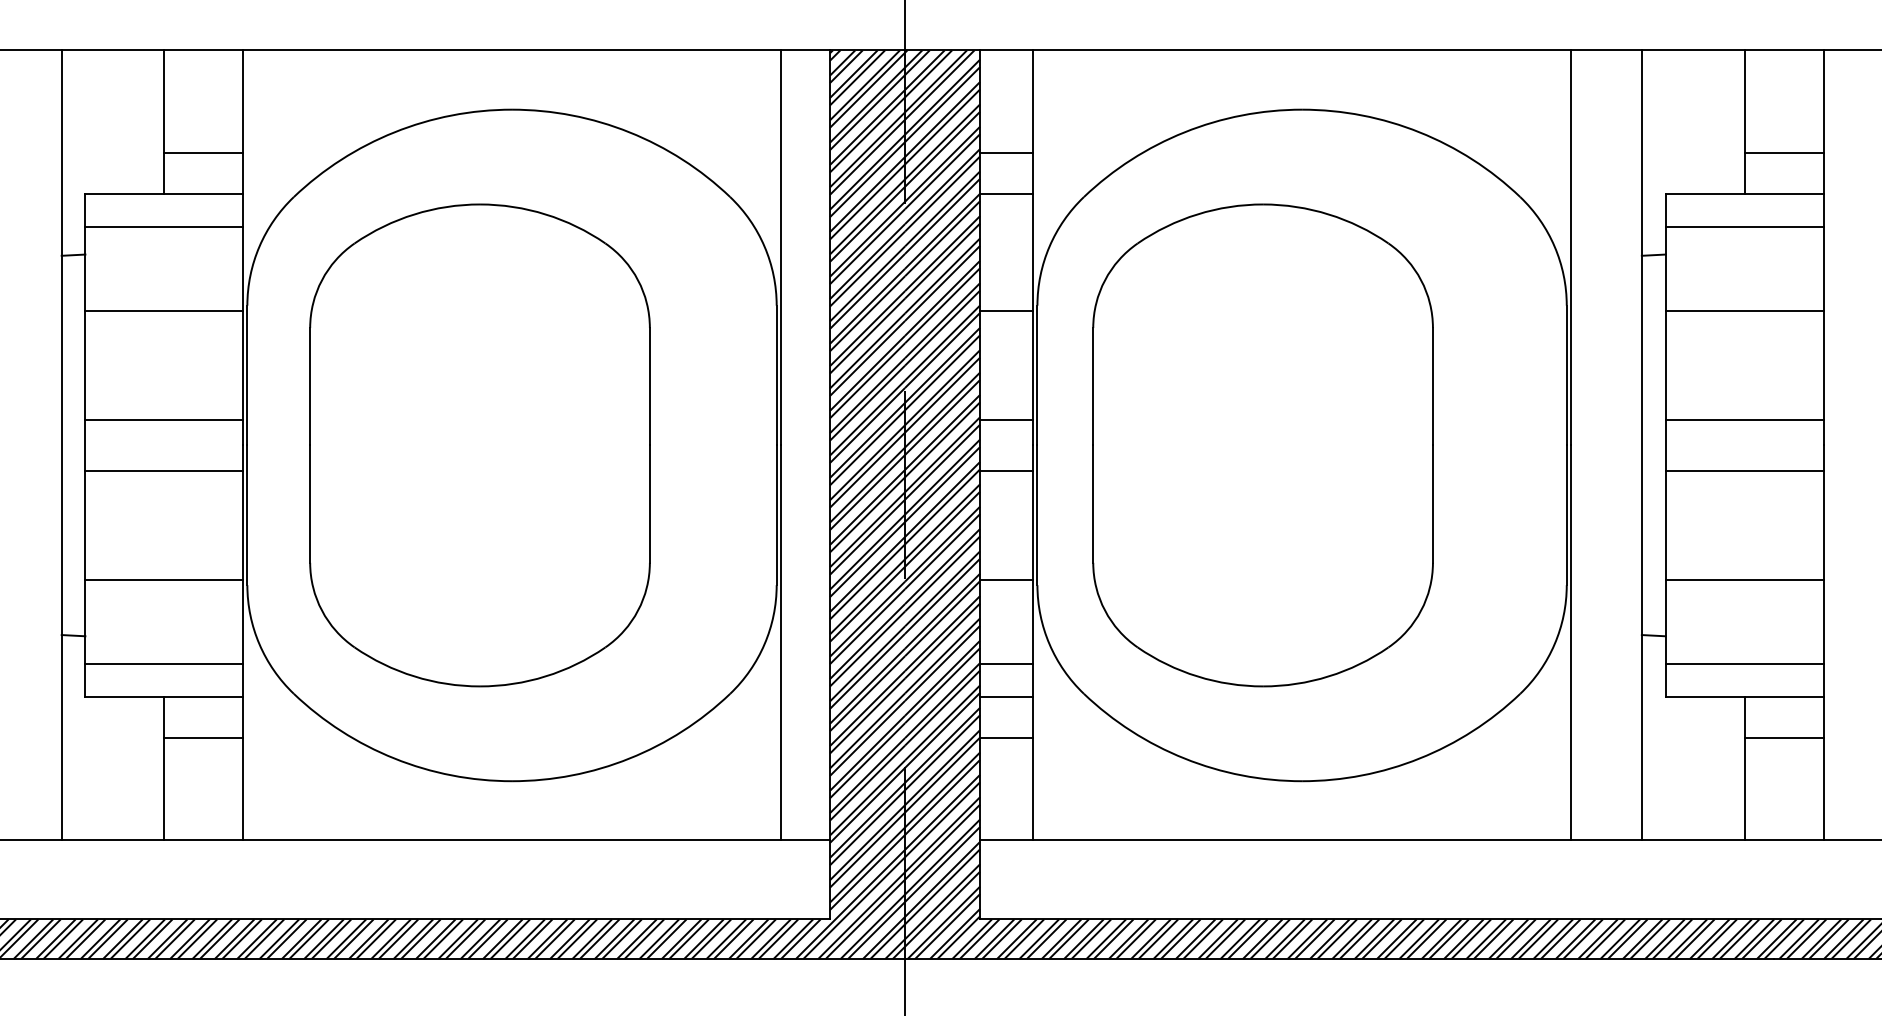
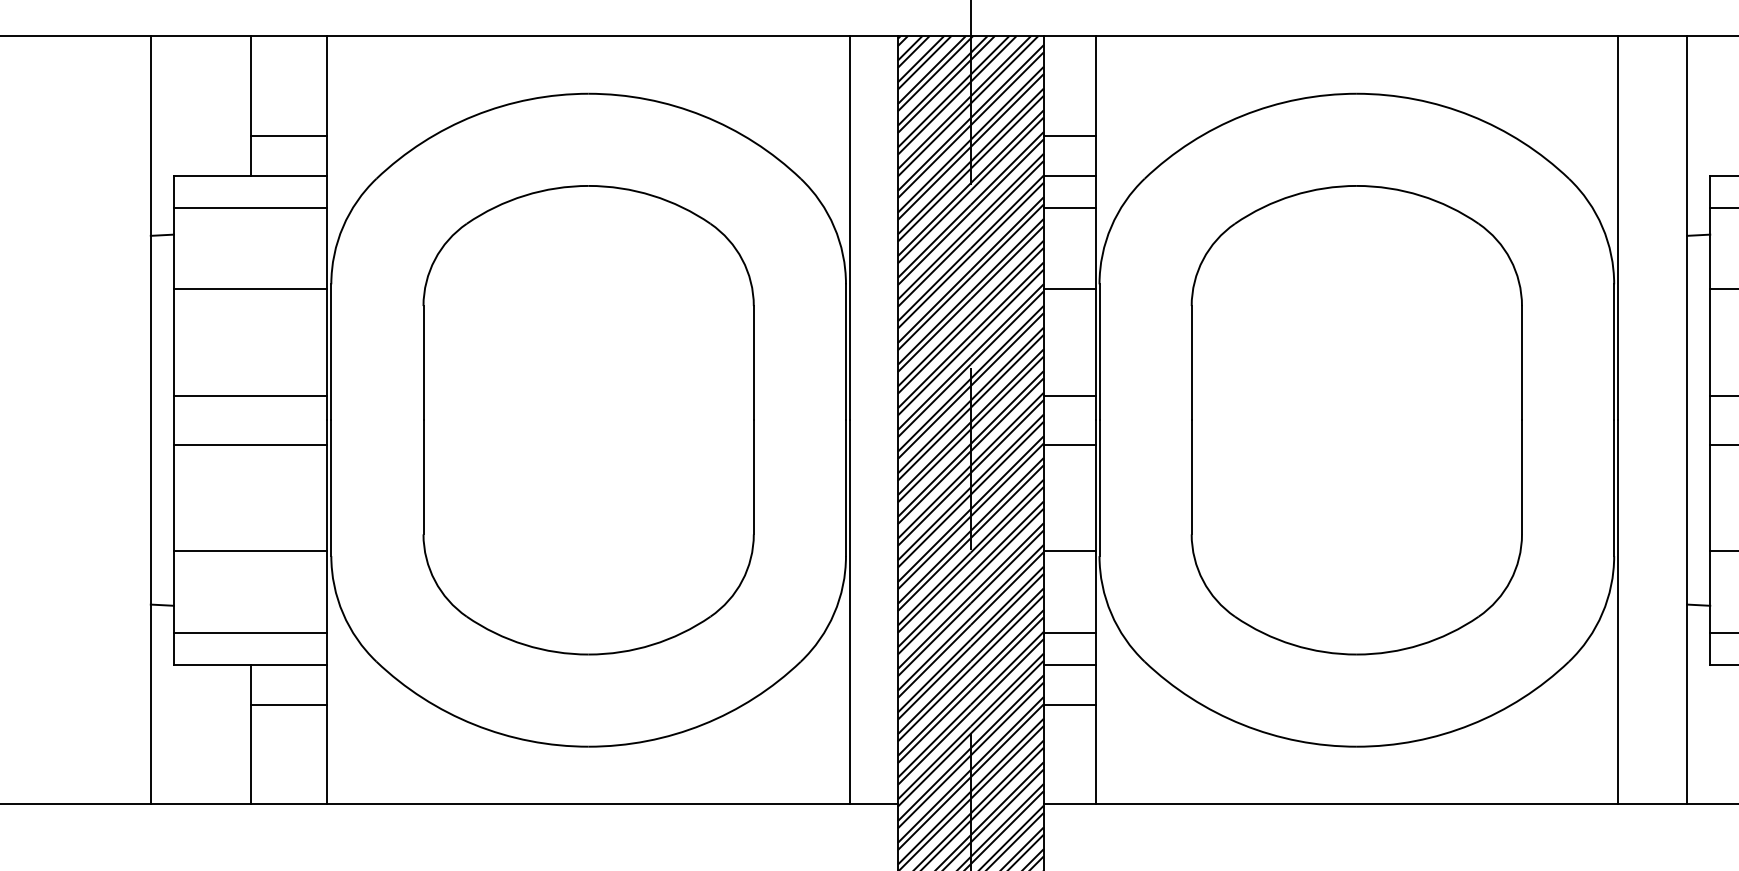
line: (1006, 226) -> (1069, 207), added
part: (479, 445) -> (588, 420), moved
part: (1262, 445) -> (1356, 420), moved

